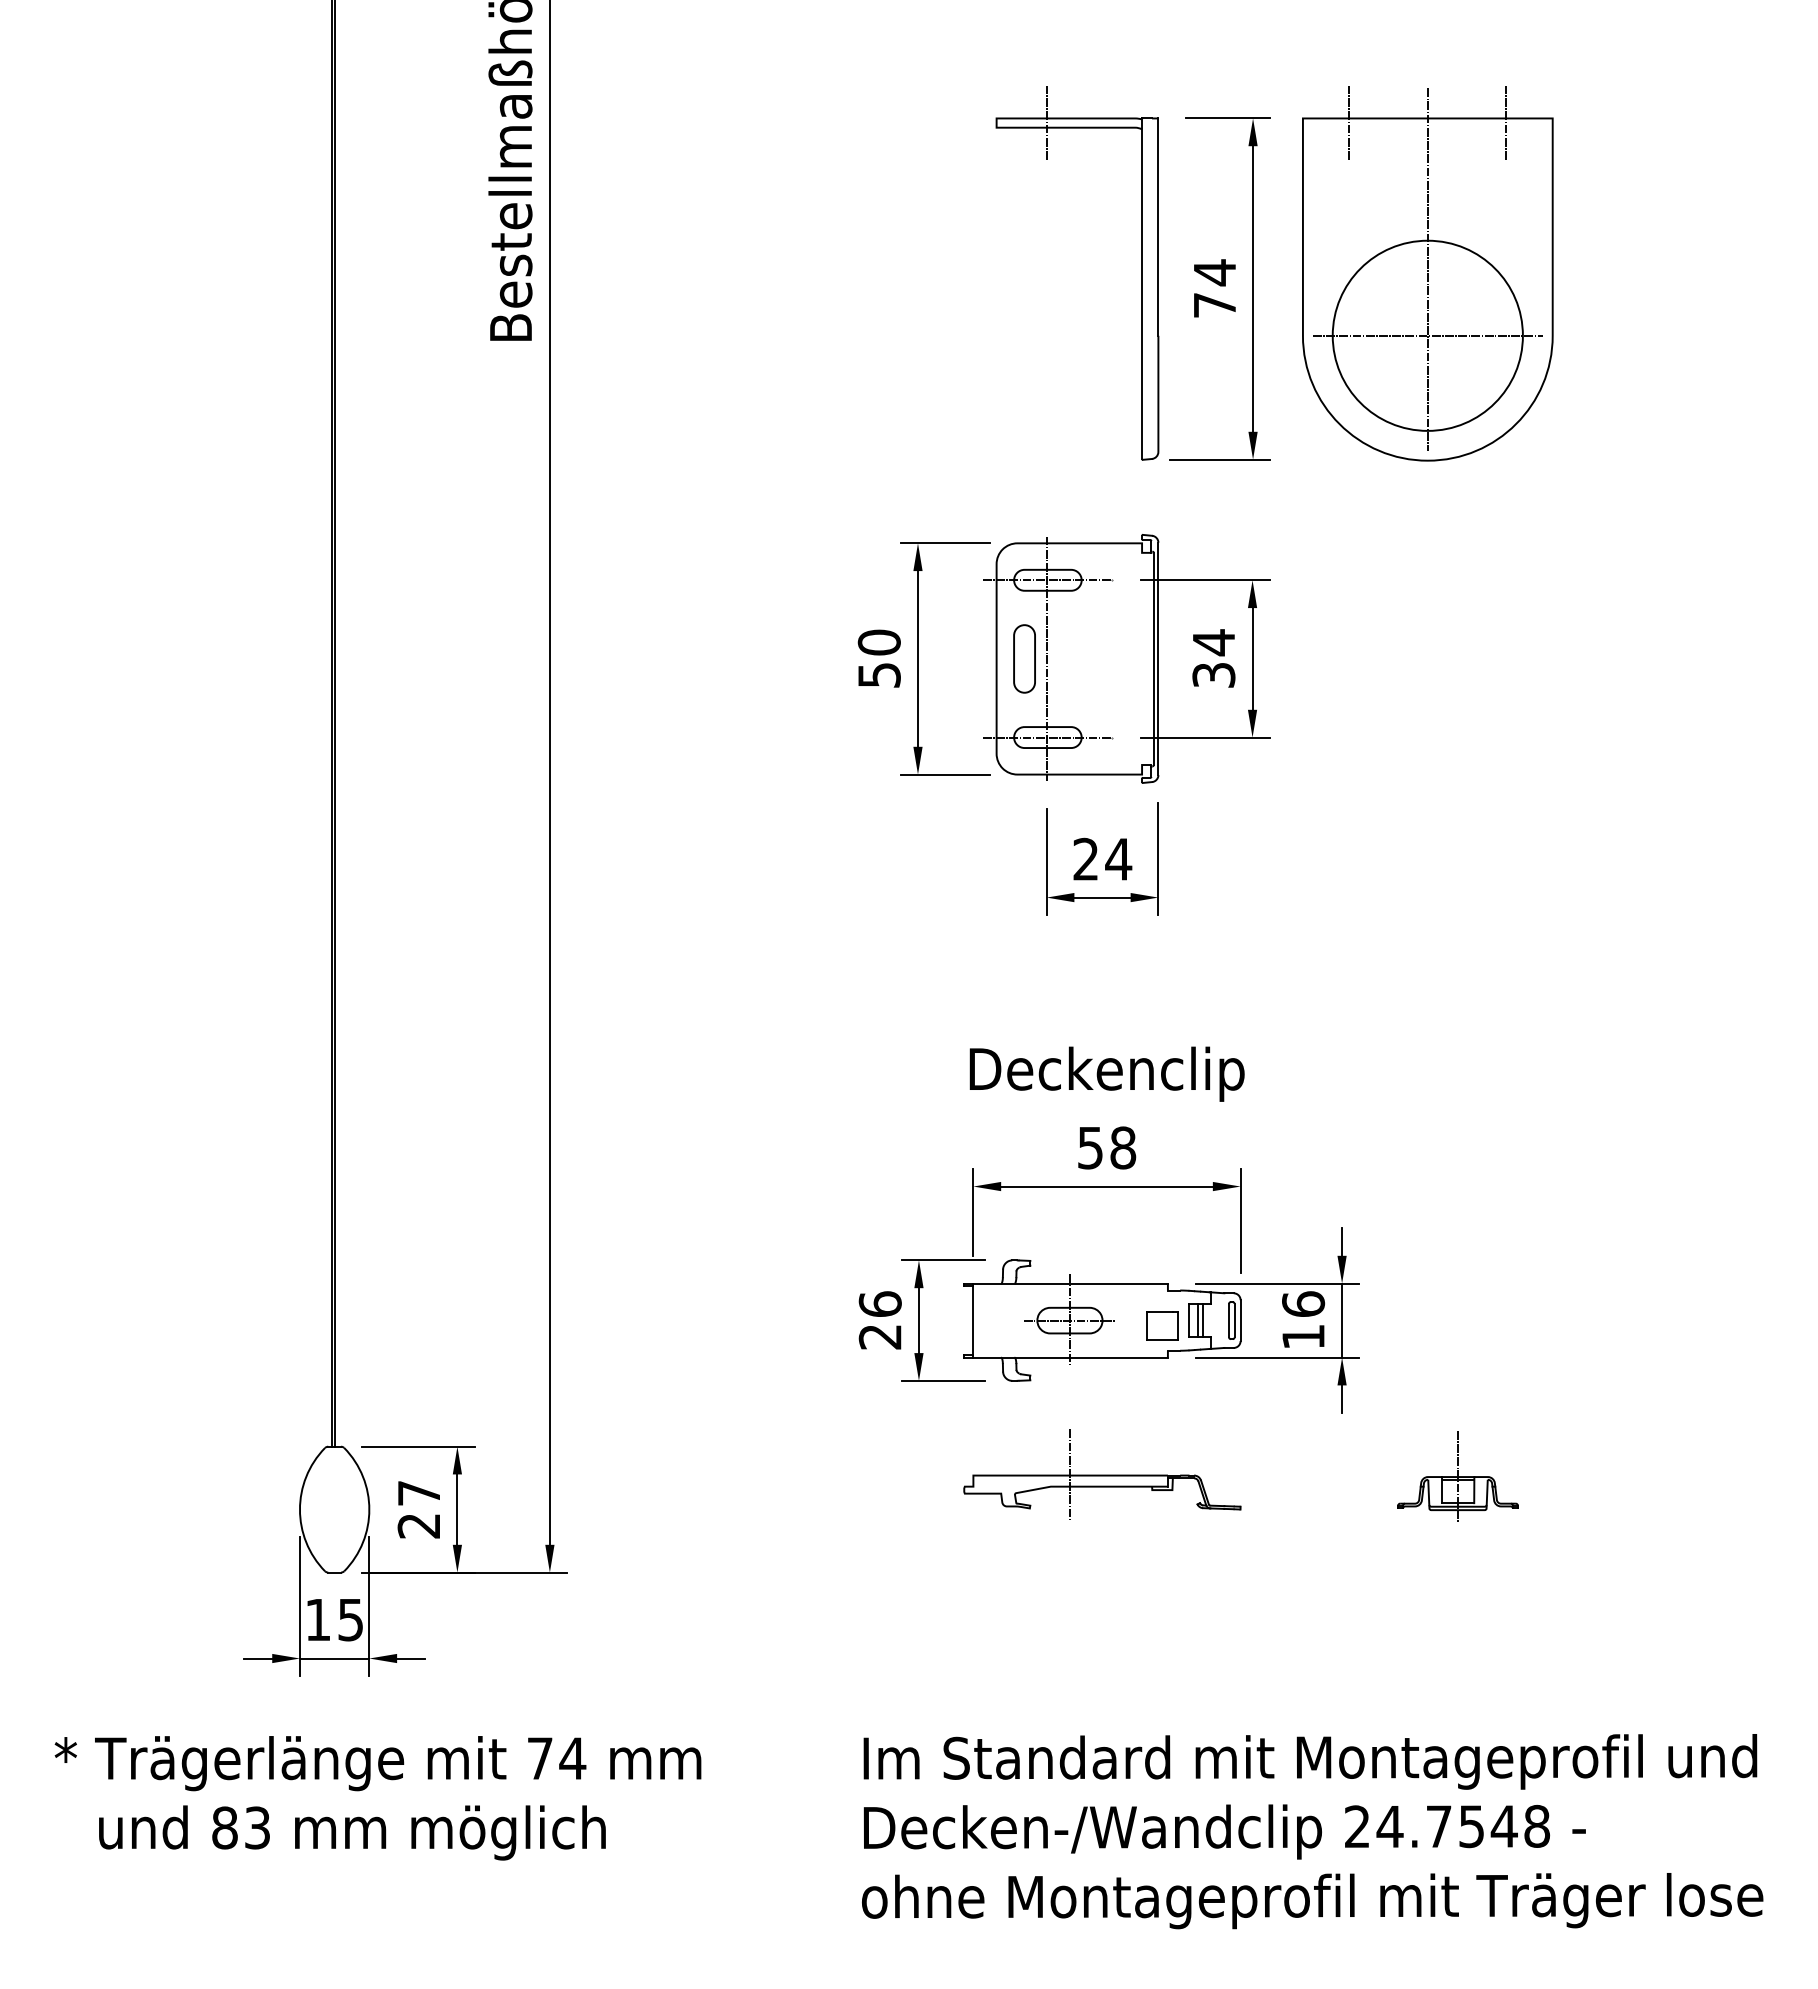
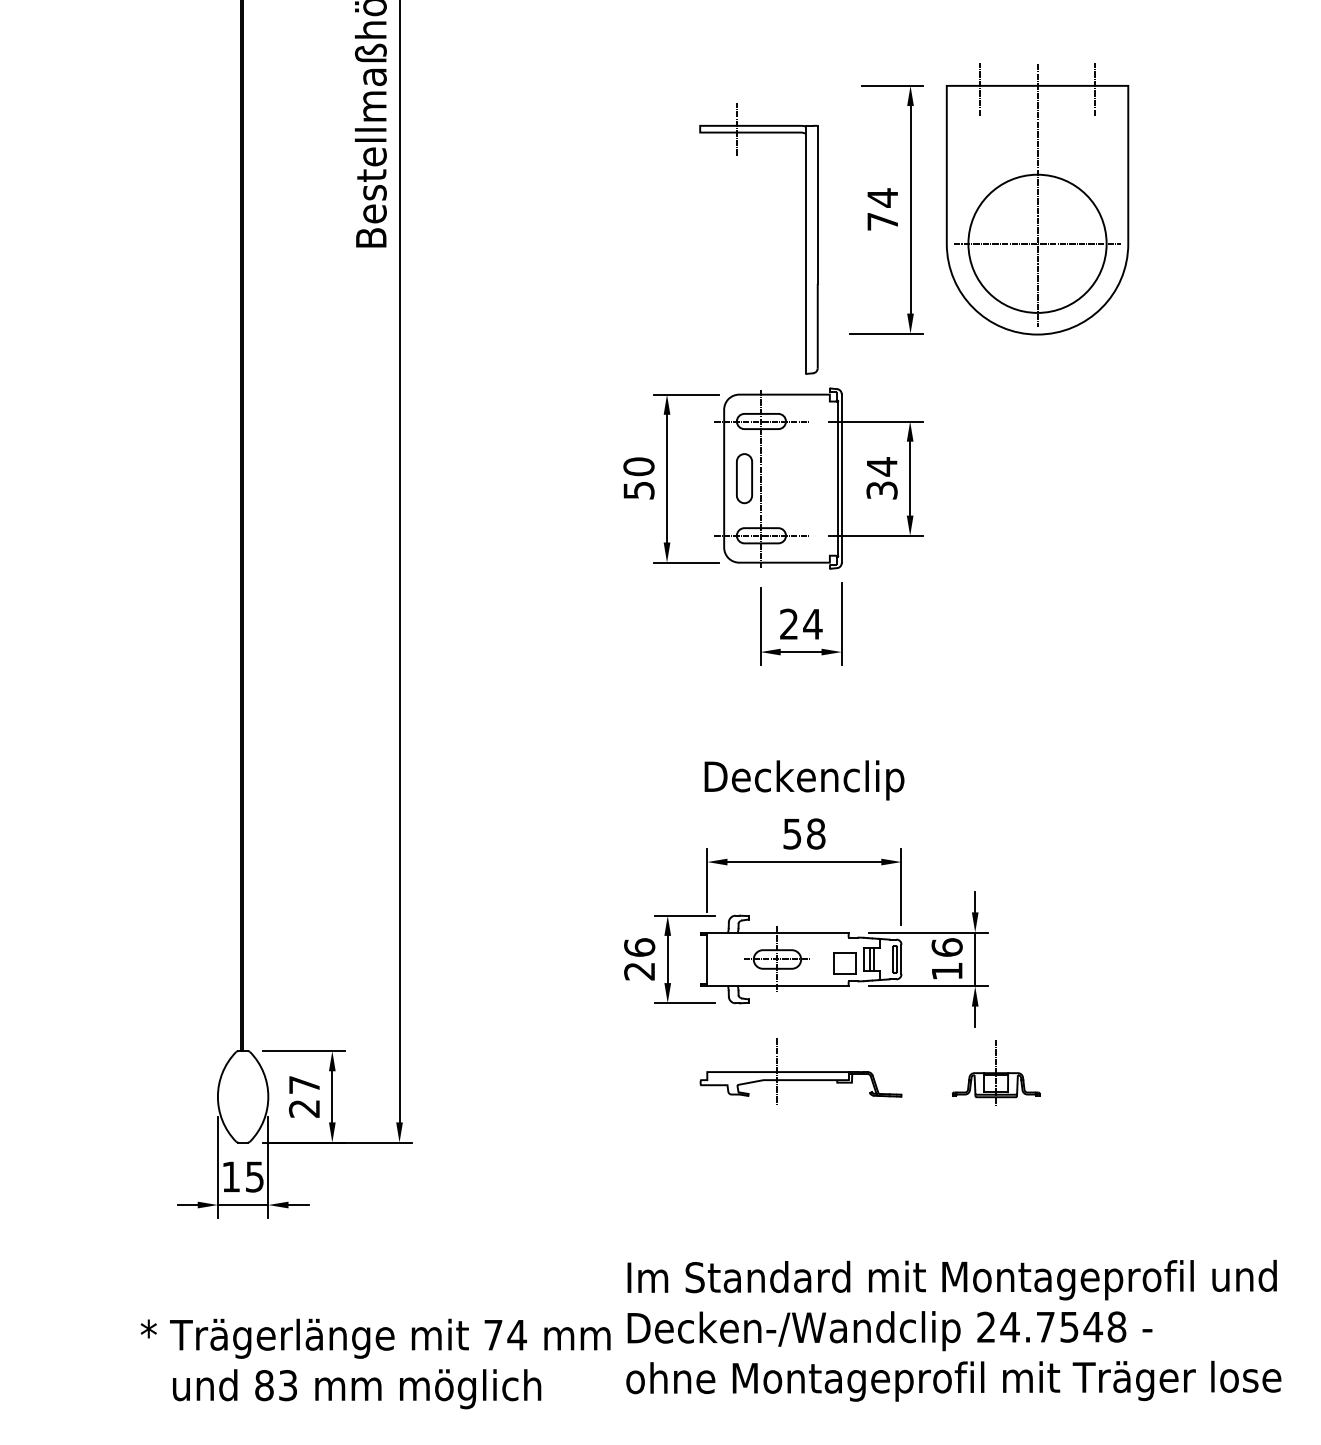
part: (1141, 273) -> (805, 238), moved
part: (1457, 1476) -> (995, 1072), moved
text: (377, 1798) -> (375, 1364), moved

